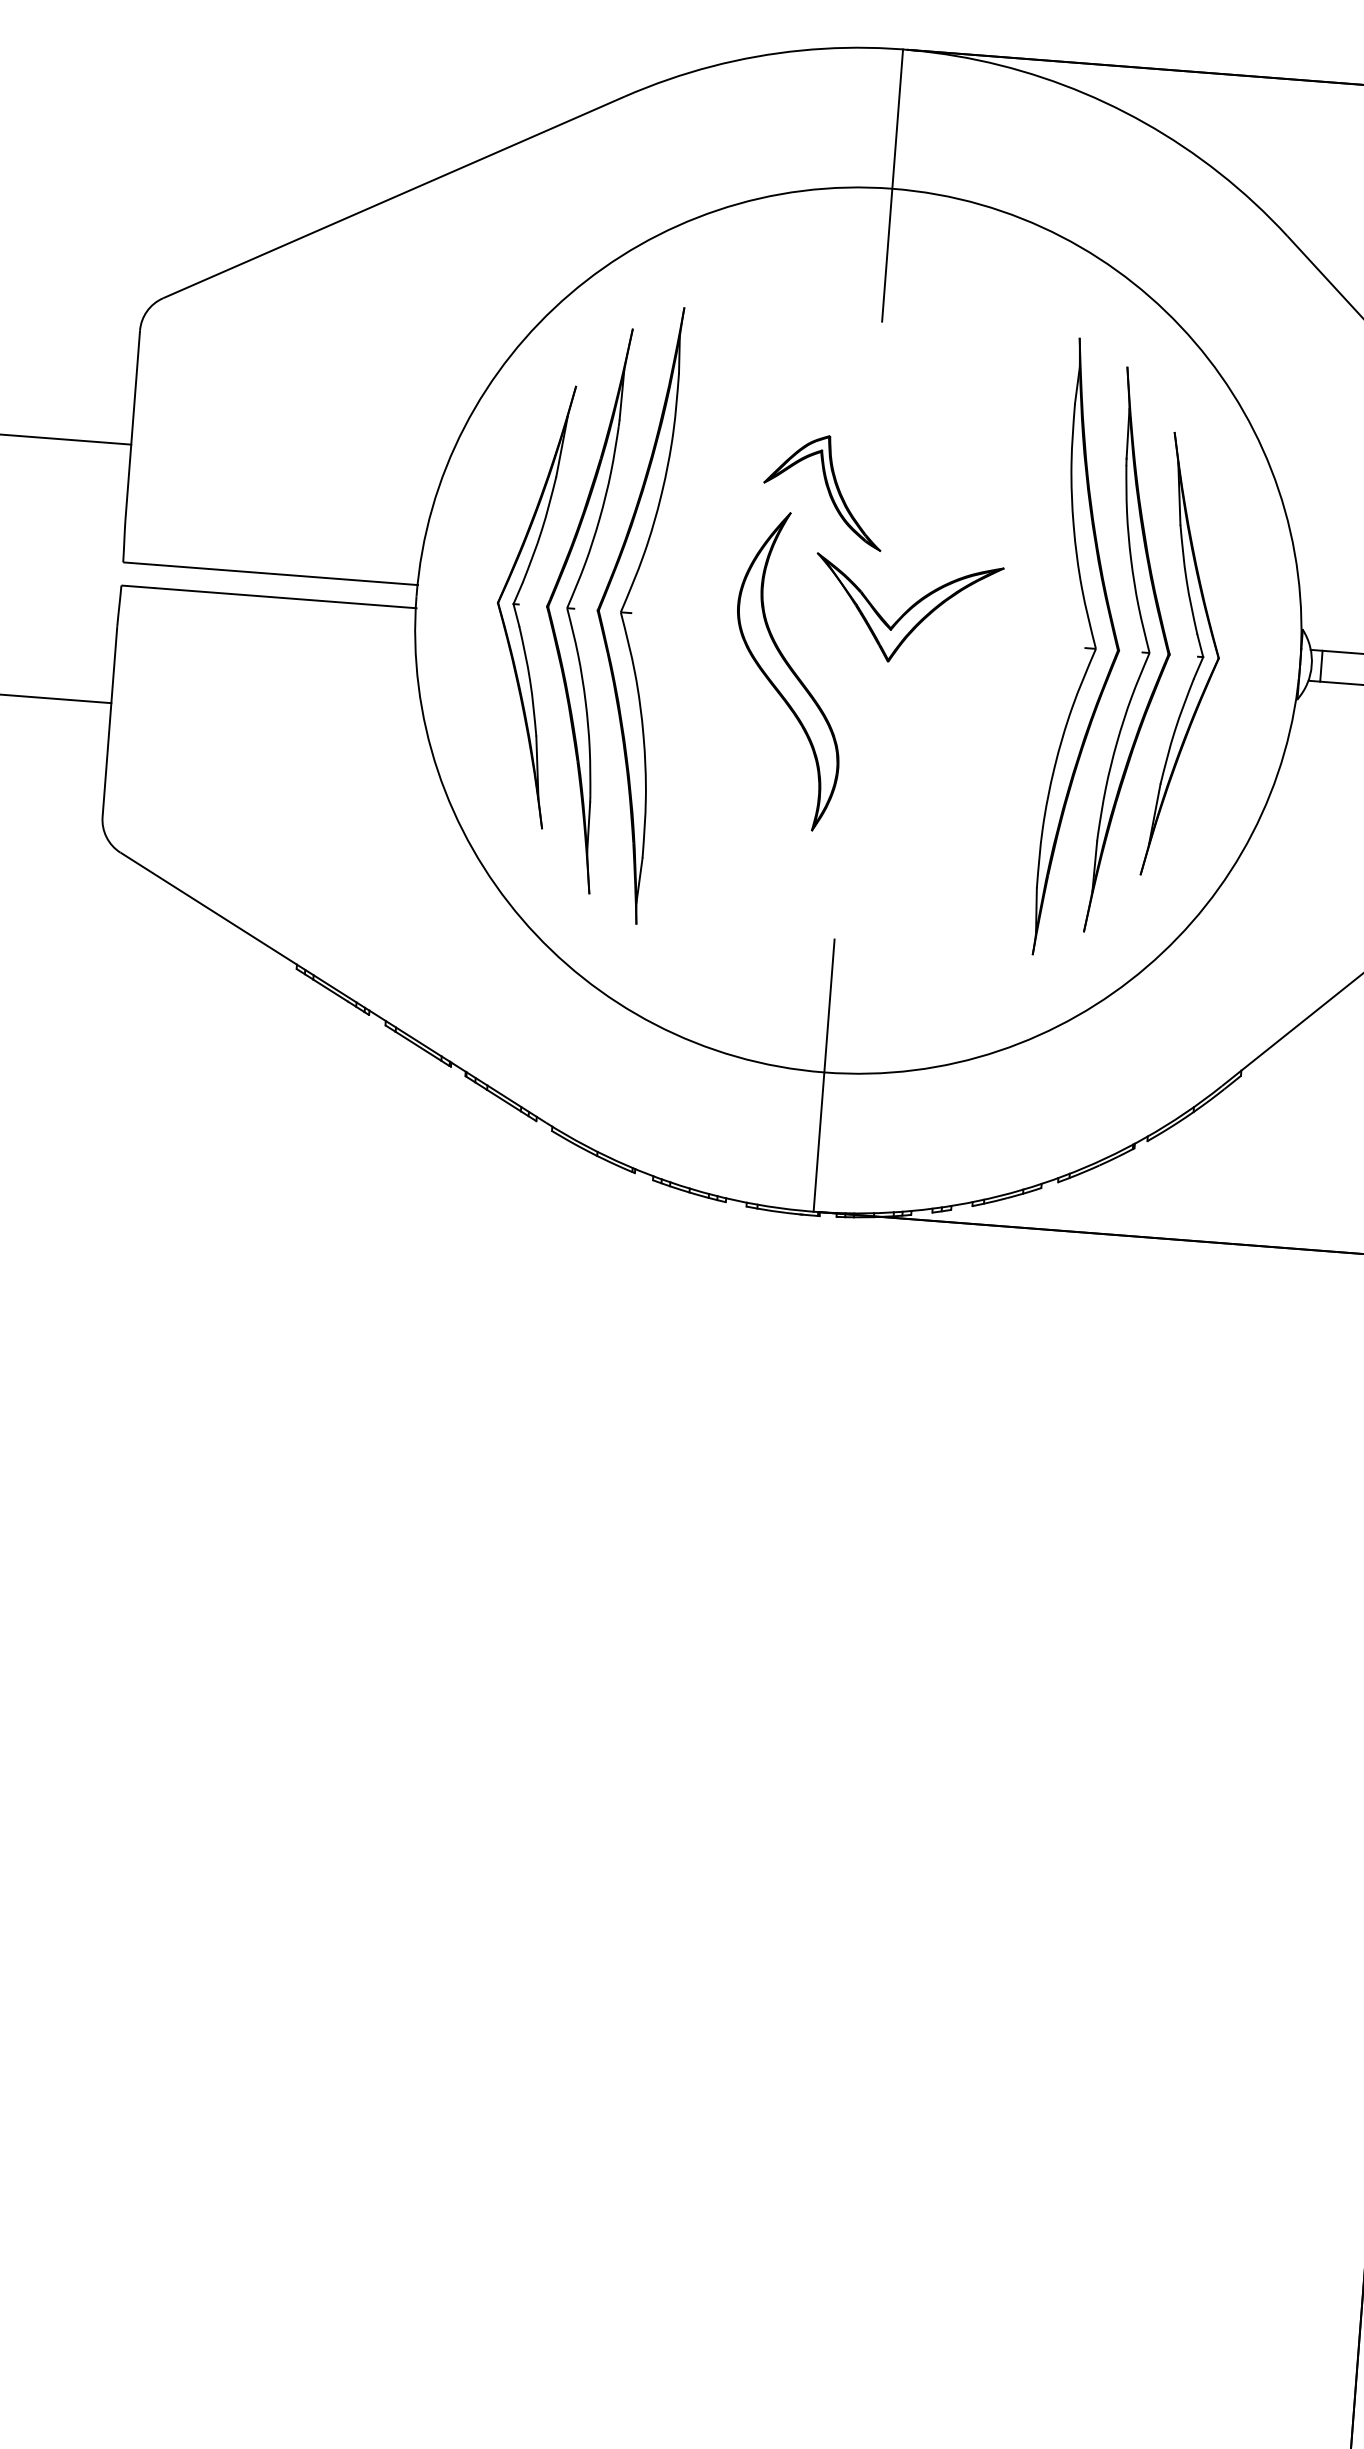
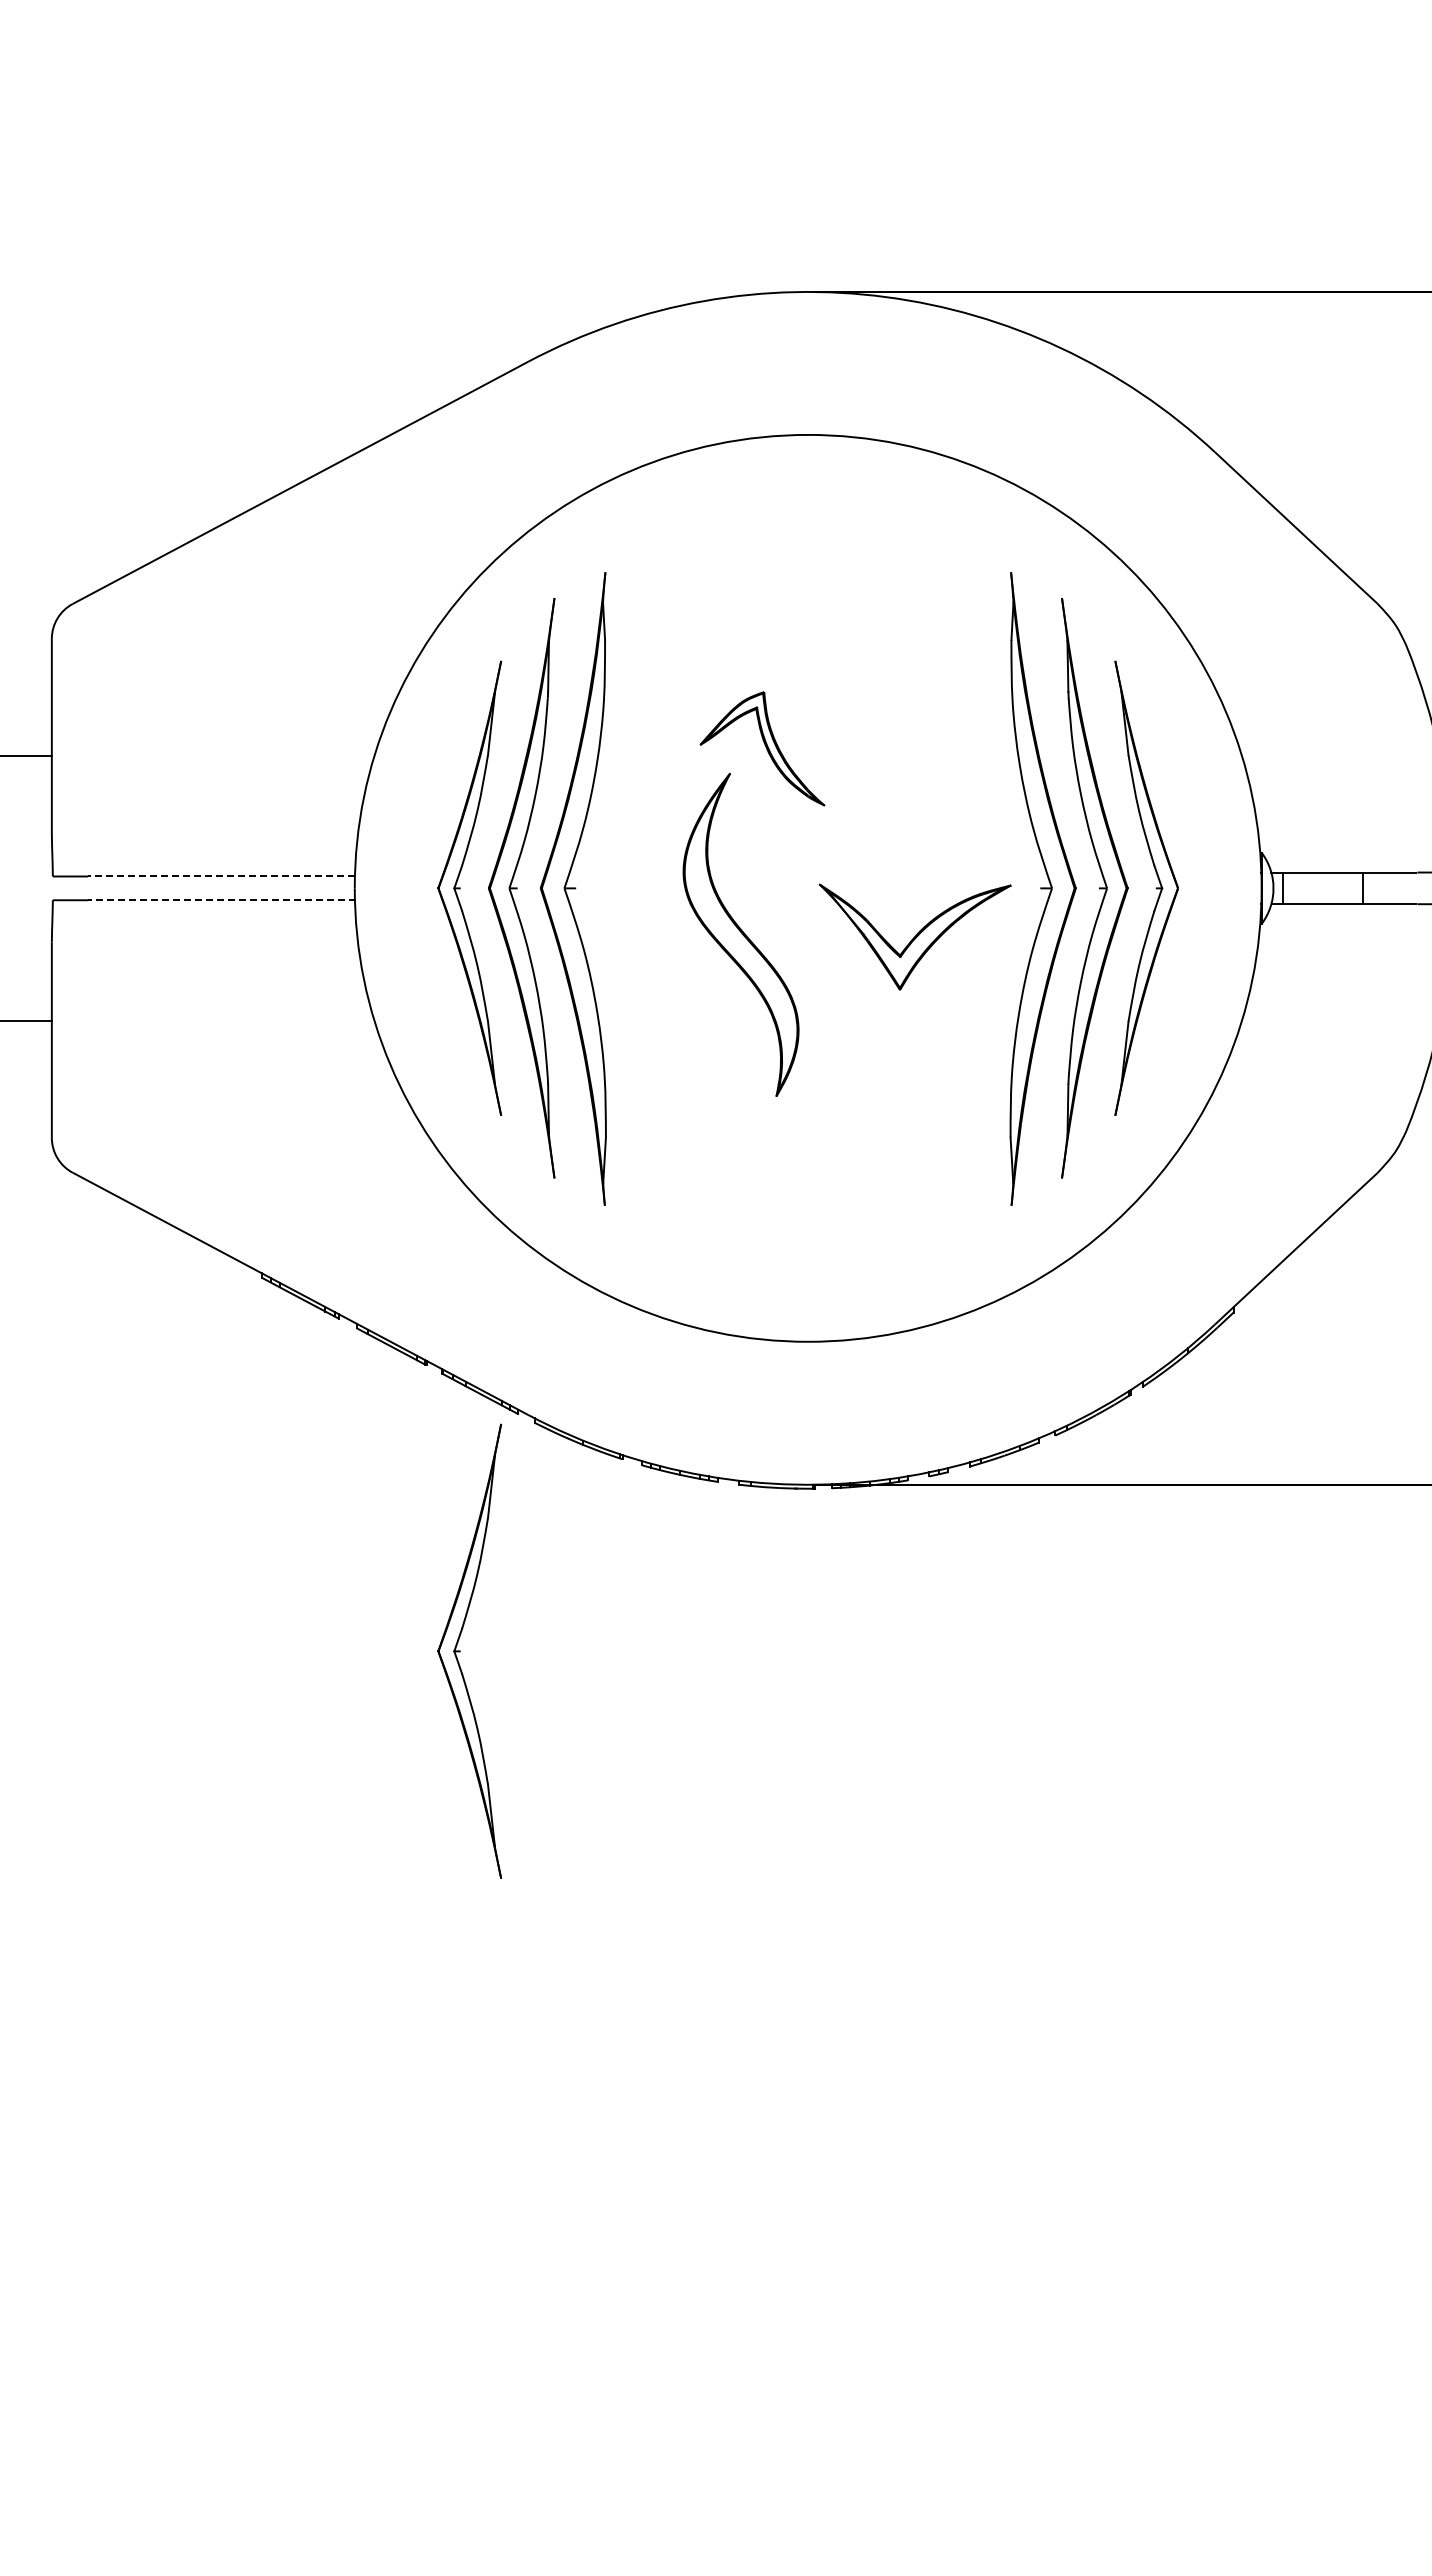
line: (892, 185) -> (808, 431), removed
line: (287, 575) -> (221, 876), solid -> dashed
line: (285, 598) -> (221, 900), solid -> dashed
part: (906, 610) -> (914, 936), moved
line: (824, 1075) -> (808, 1344), removed
part: (462, 1347) -> (460, 1650), added

